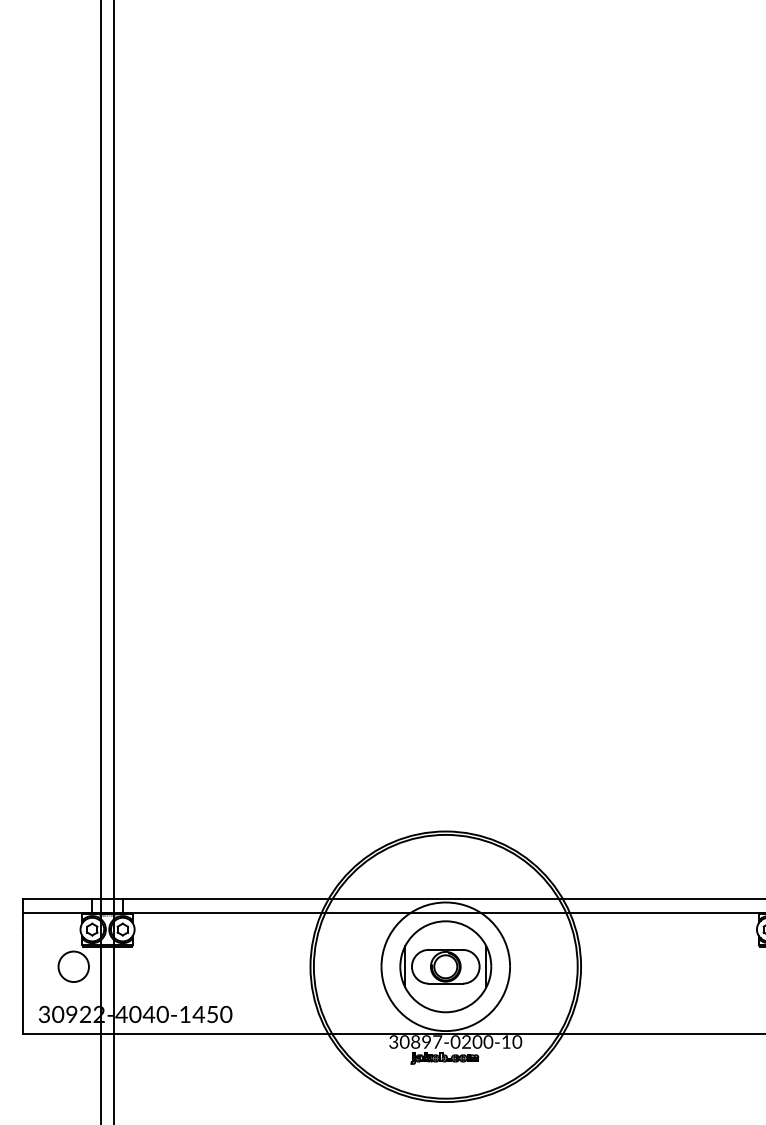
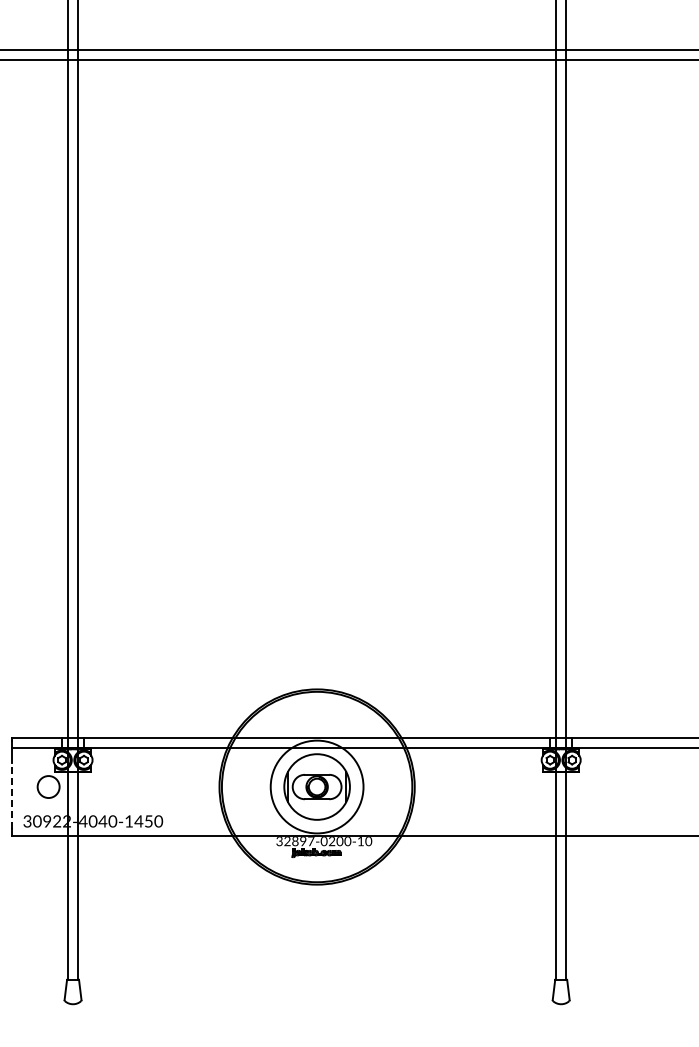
line: (23, 978) -> (12, 795), solid -> dashed
text: (404, 1043) -> (287, 842), 30897-0200-10 -> 32897-0200-10

